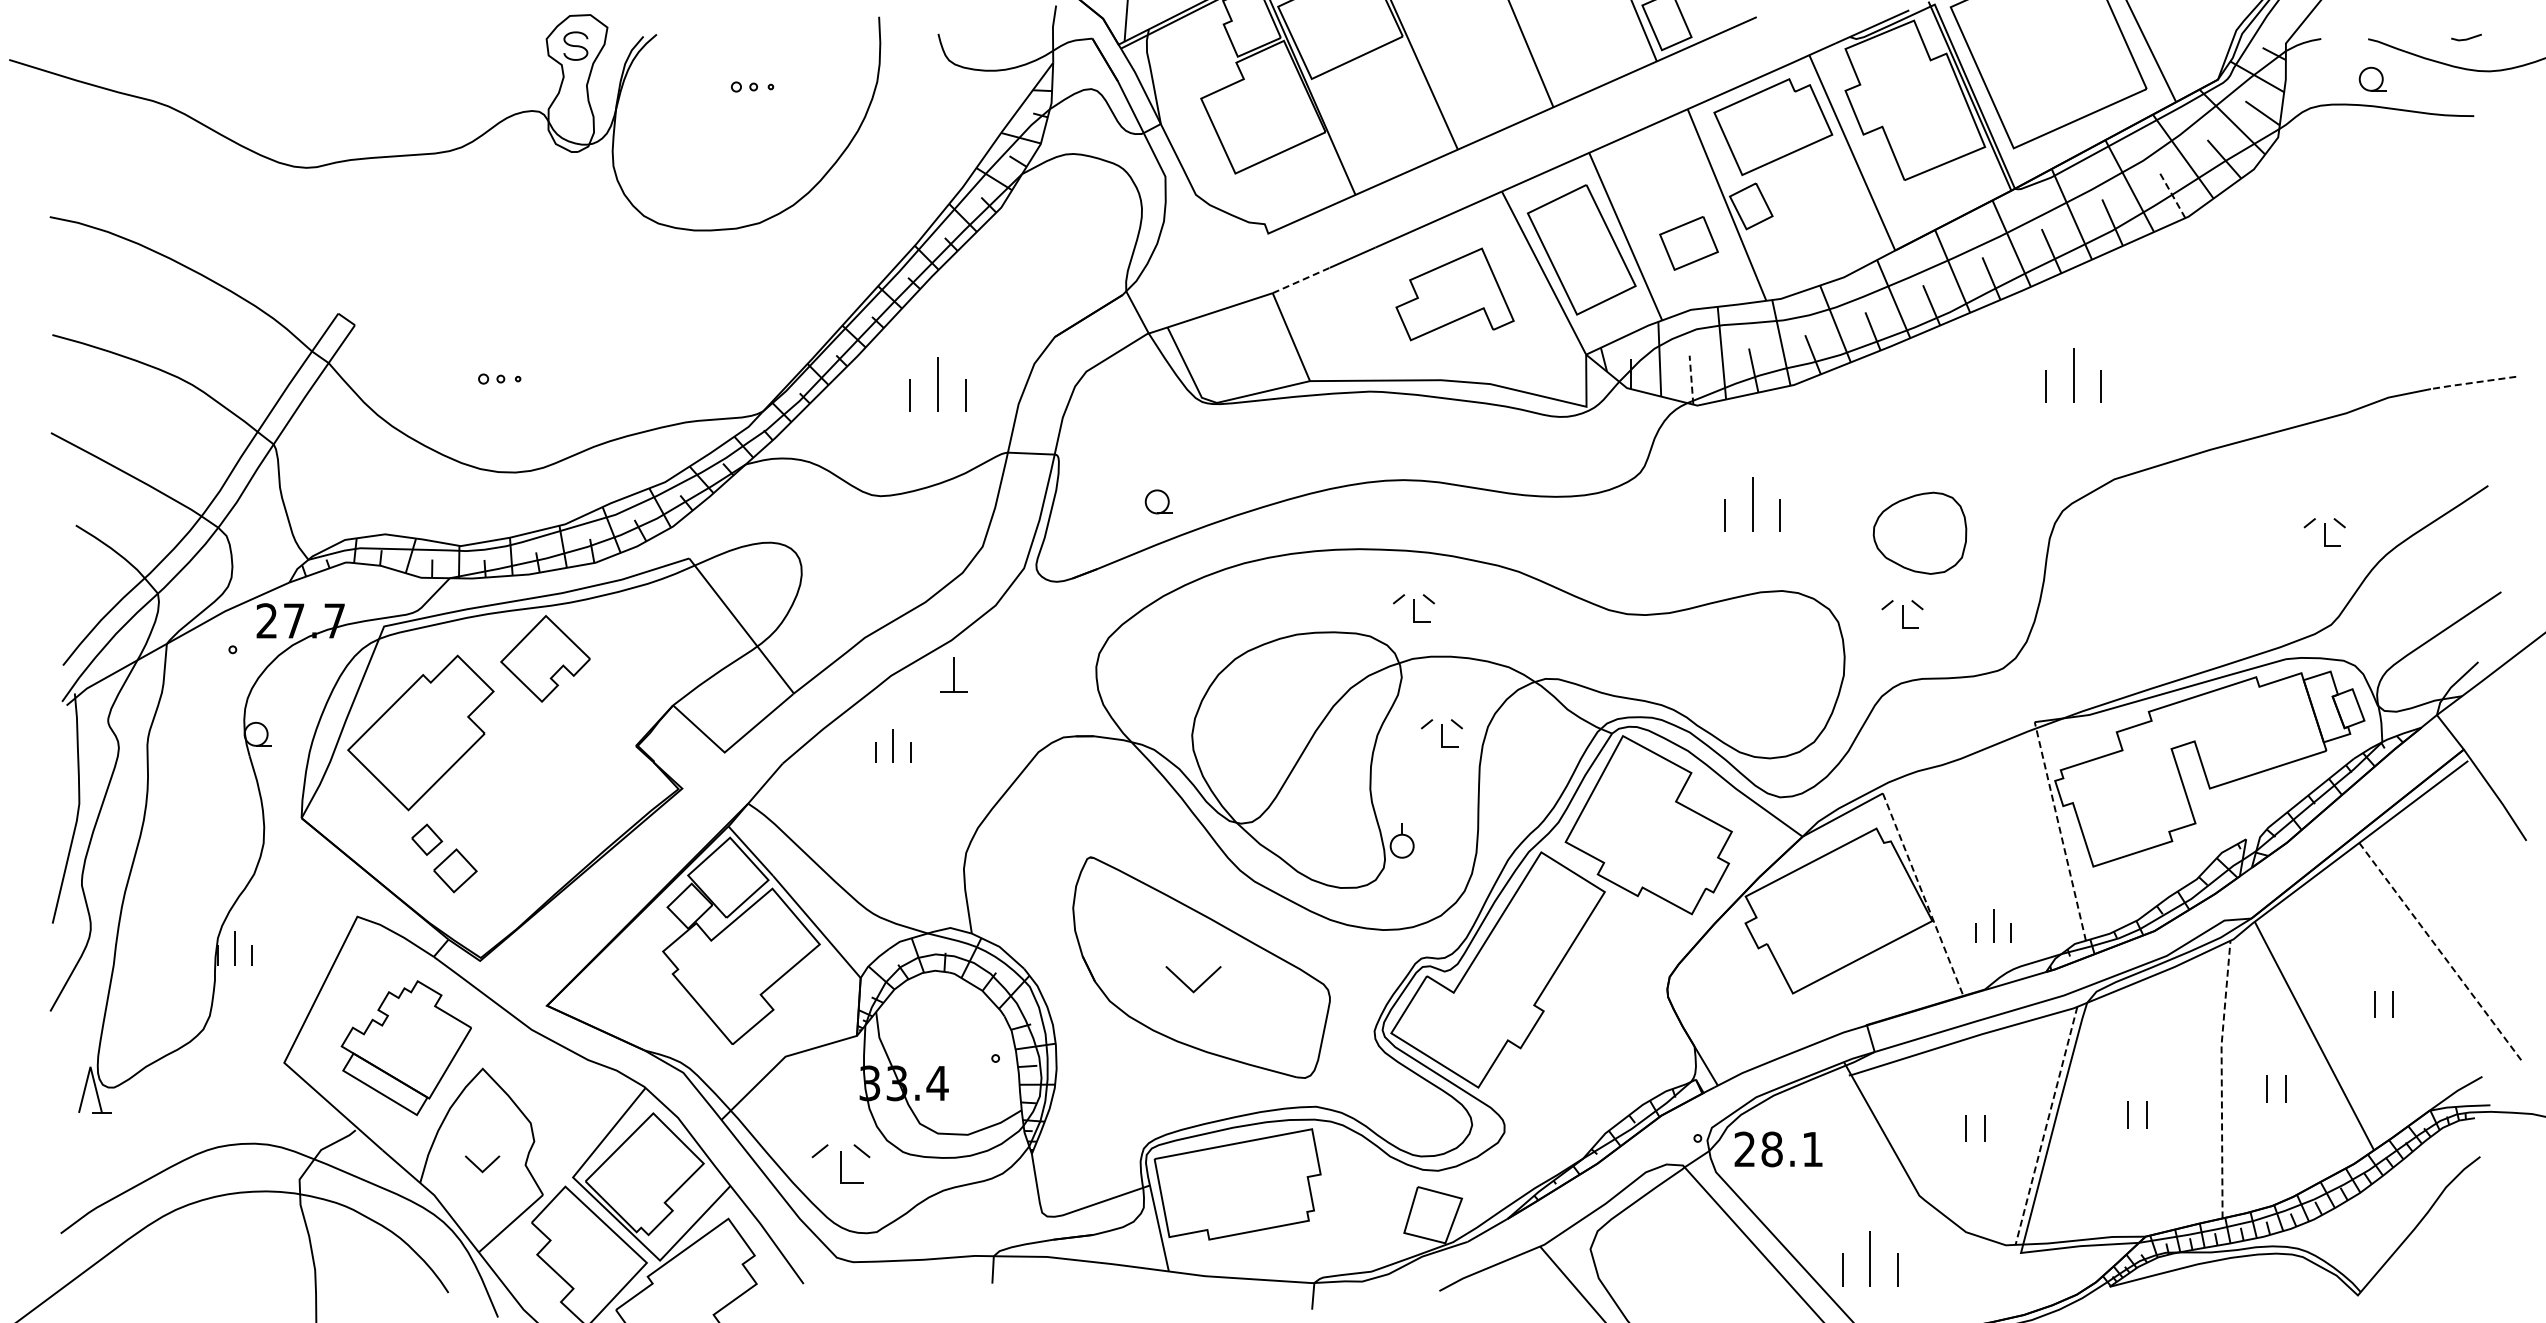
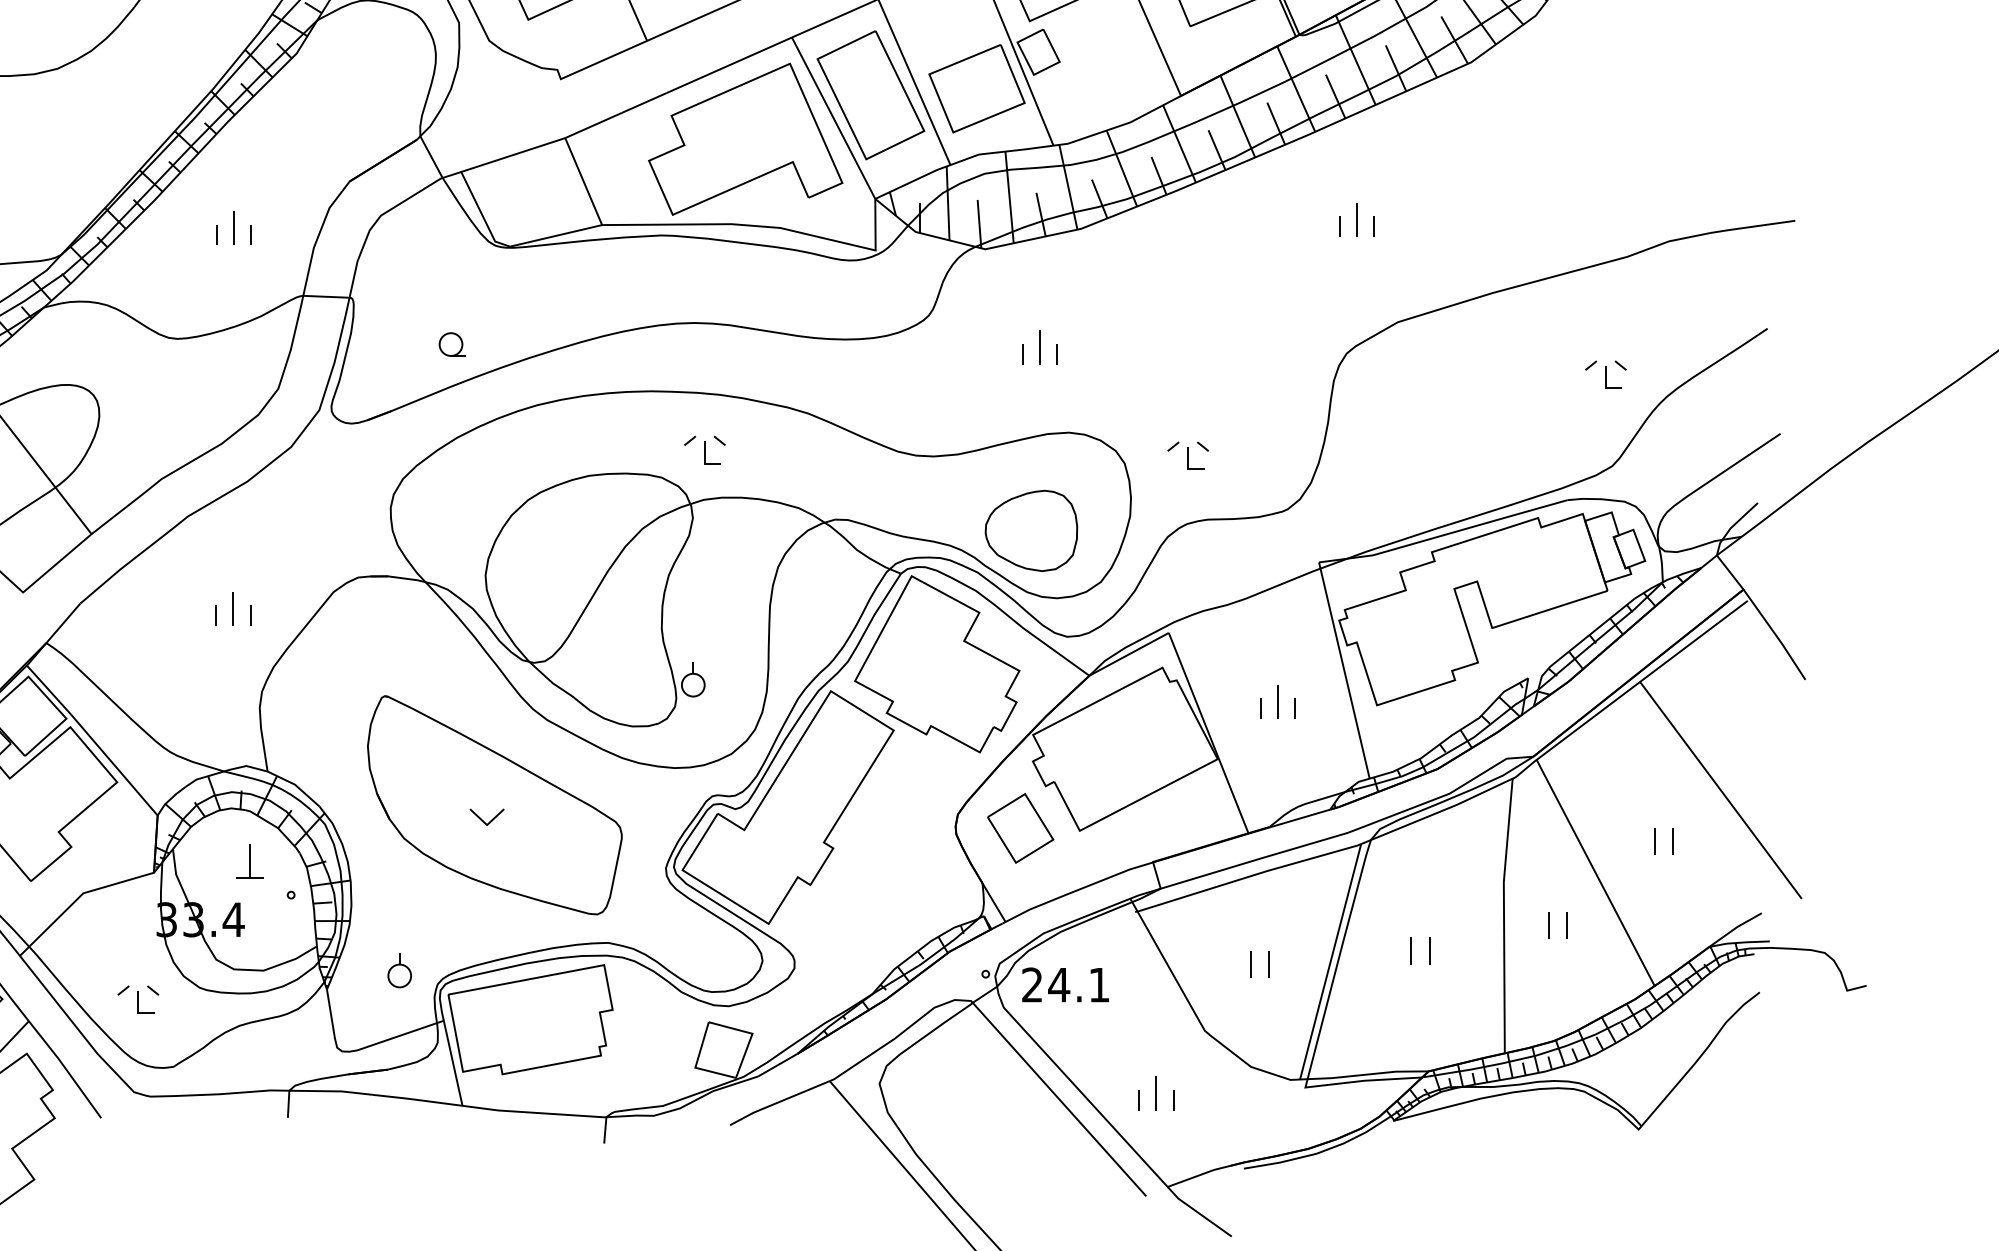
line: (2171, 194) -> (1454, 40), dashed -> solid
part: (1688, 243) -> (976, 88), size x1.67
line: (1301, 280) -> (593, 125), dashed -> solid
part: (1454, 294) -> (745, 139), size x1.67
part: (2073, 375) -> (1357, 219), size x0.62
line: (1691, 380) -> (979, 224), dashed -> solid
line: (2472, 382) -> (1752, 226), dashed -> solid
part: (938, 384) -> (234, 228), size x0.62
part: (1752, 504) -> (1039, 347), size x0.62
part: (1919, 532) -> (1030, 530), moved
part: (953, 674) -> (249, 861), moved
part: (1441, 733) -> (732, 573), removed
part: (893, 745) -> (233, 608), moved
line: (2060, 830) -> (1344, 669), dashed -> solid
line: (1923, 895) -> (1208, 733), dashed -> solid
part: (1993, 925) -> (1278, 701), moved
line: (2441, 952) -> (1721, 790), dashed -> solid
part: (1193, 979) -> (486, 816), size x0.62
part: (1733, 990) -> (1021, 827), added
line: (2221, 1078) -> (1503, 914), dashed -> solid
line: (2046, 1125) -> (1330, 961), dashed -> solid
part: (1105, 1134) -> (399, 970), added
text: (1771, 1149) -> (1058, 985), 28.1 -> 24.1
part: (841, 1164) -> (138, 999), size x0.71
part: (1870, 1258) -> (1156, 1092), size x0.62

